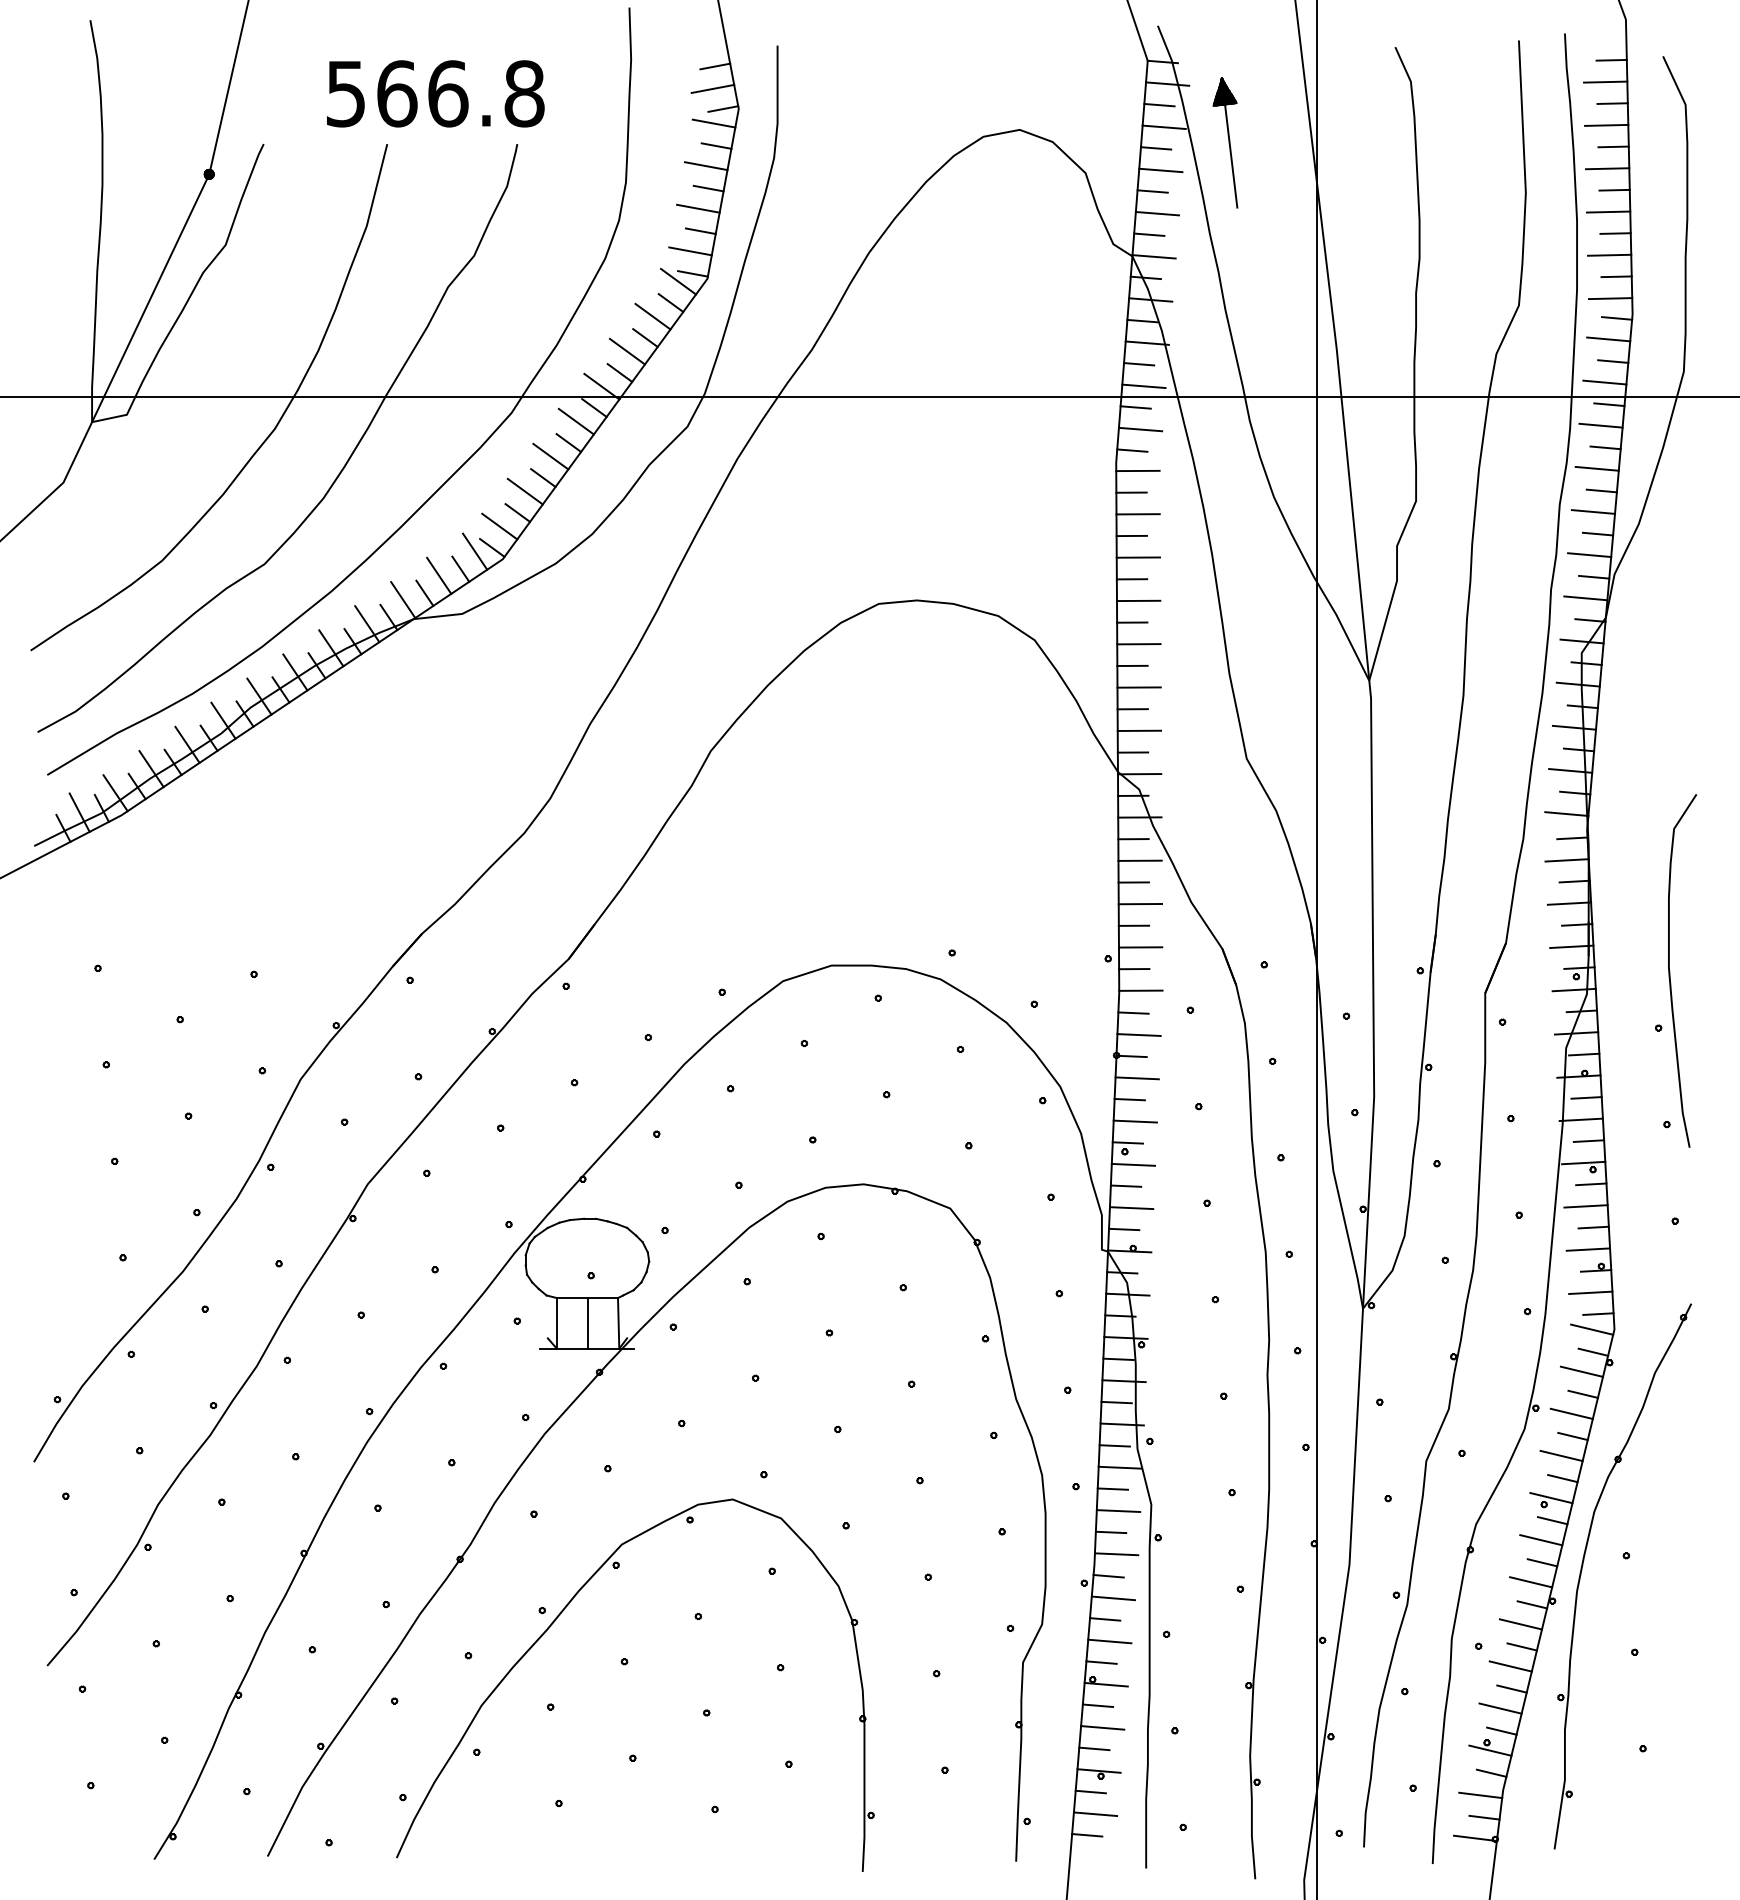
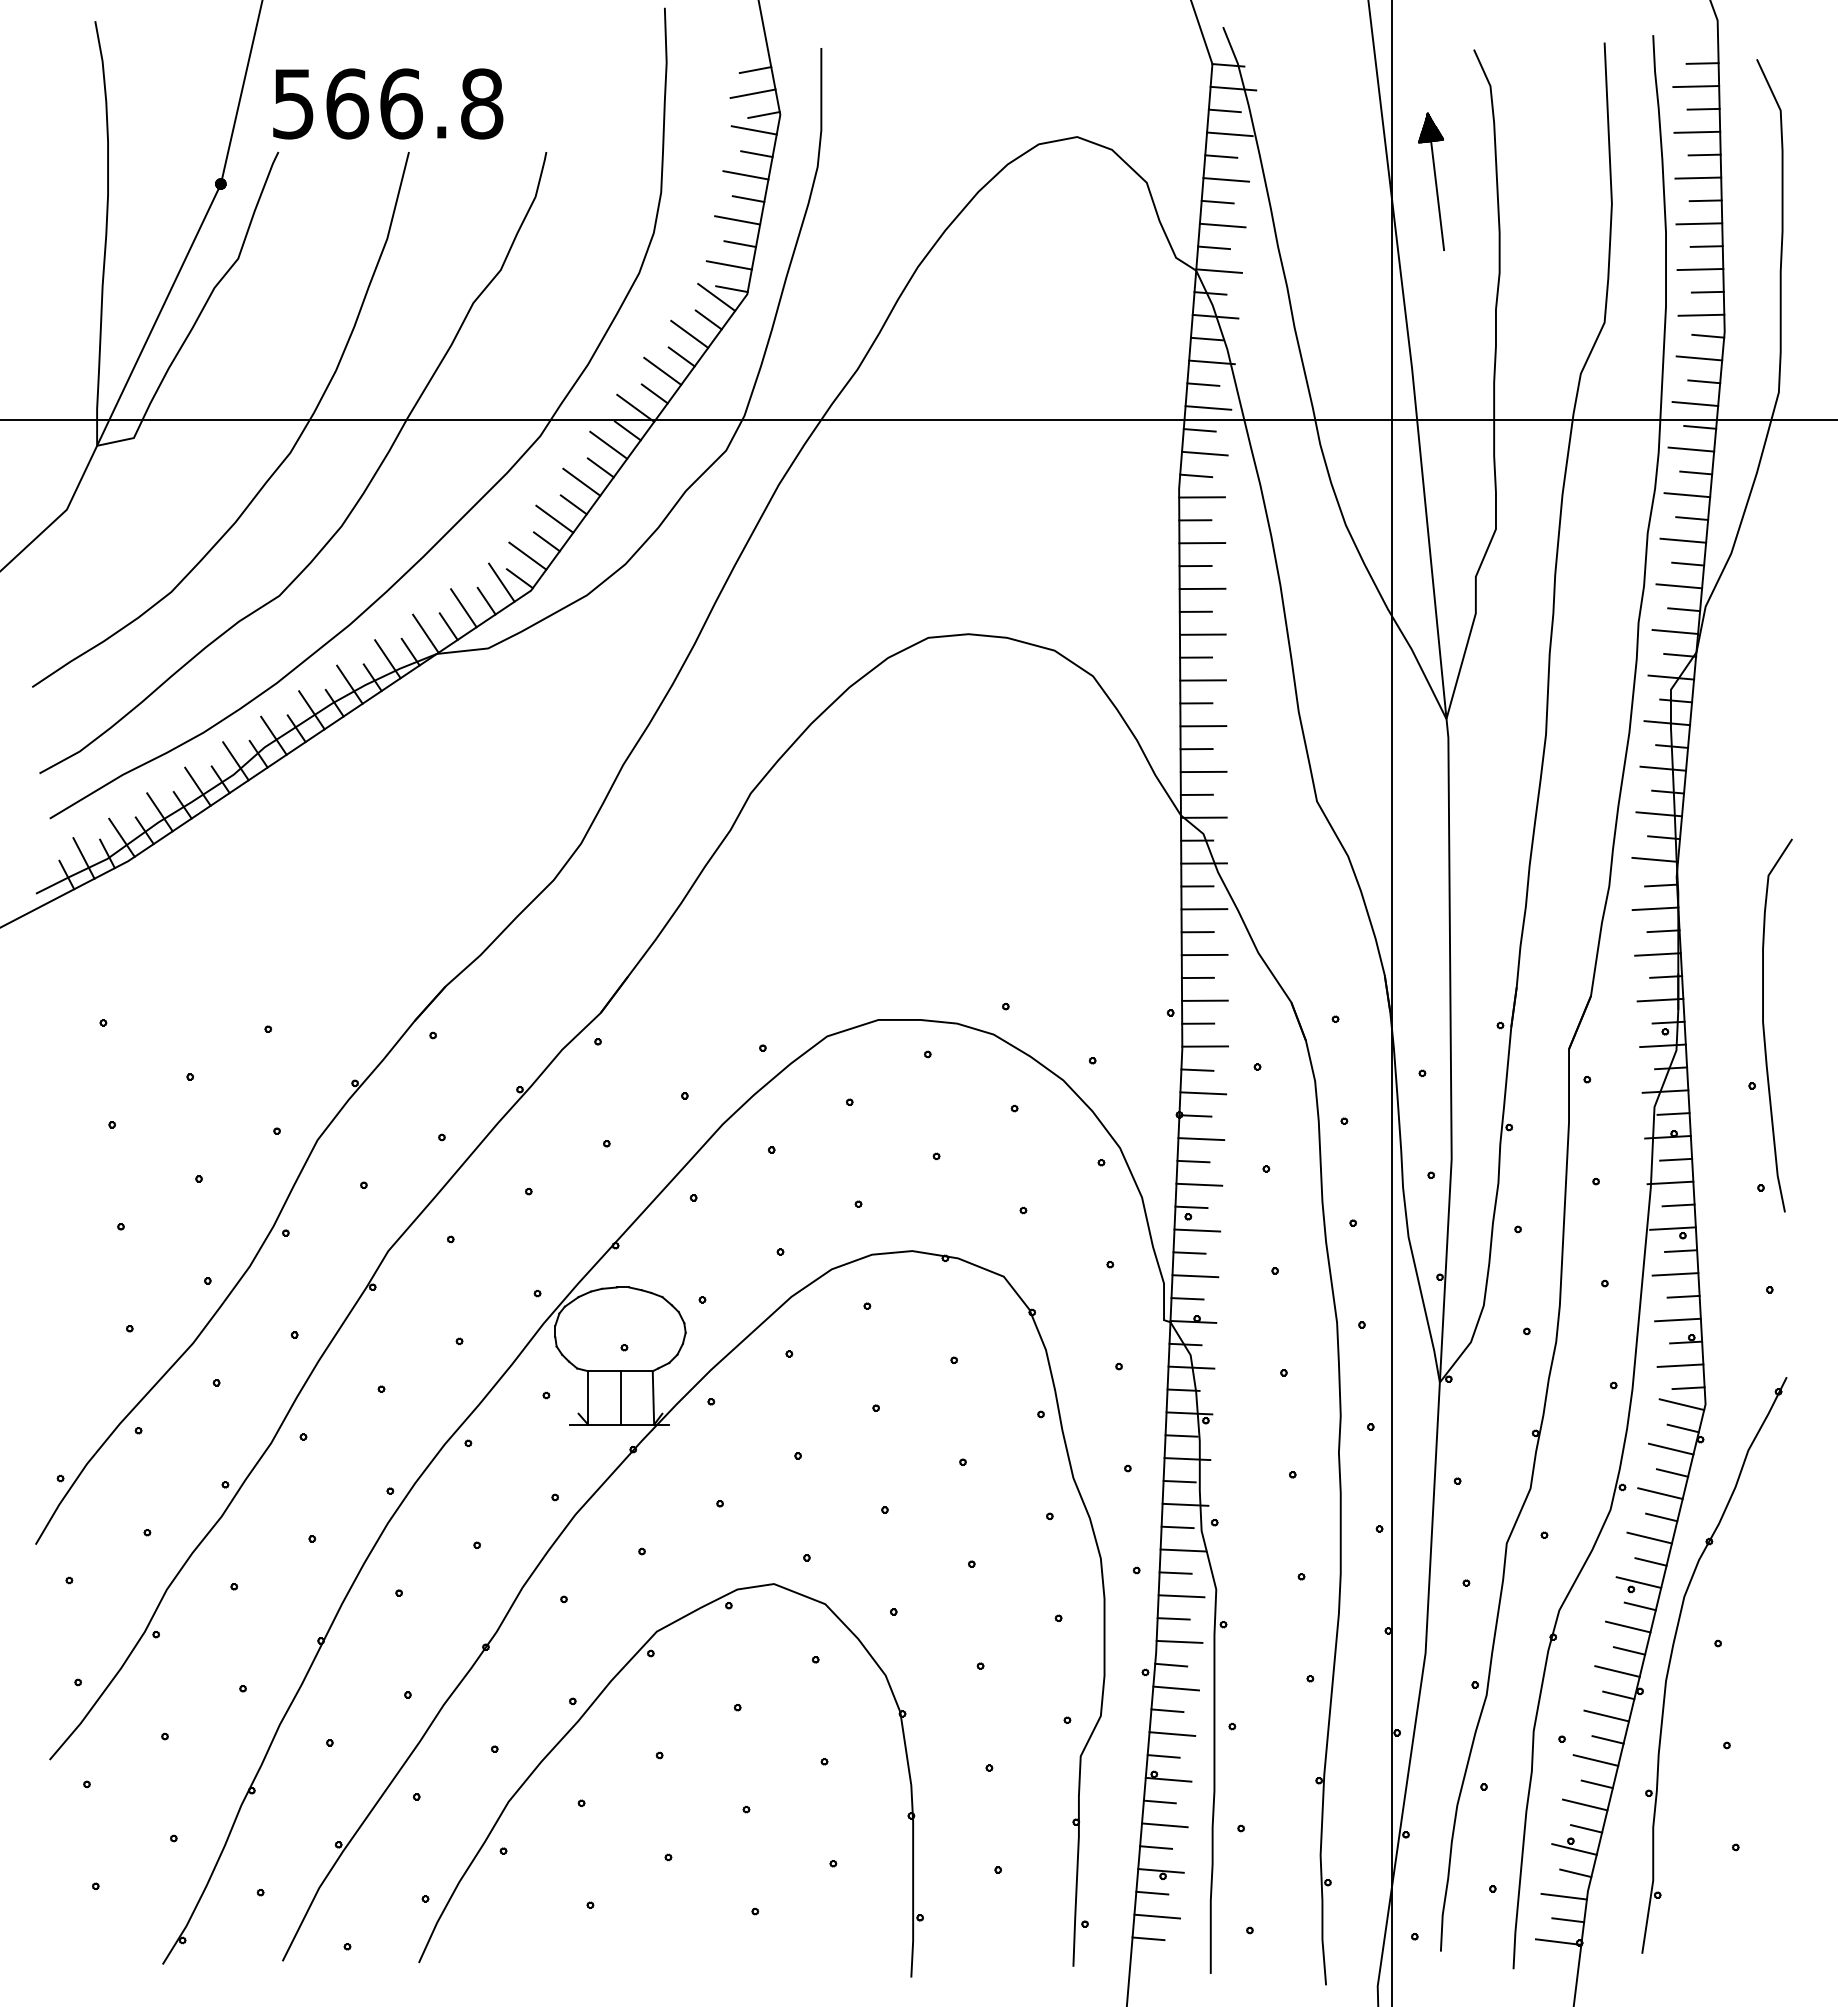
text: (436, 93) -> (388, 103), moved
part: (1225, 142) -> (1431, 181), moved

